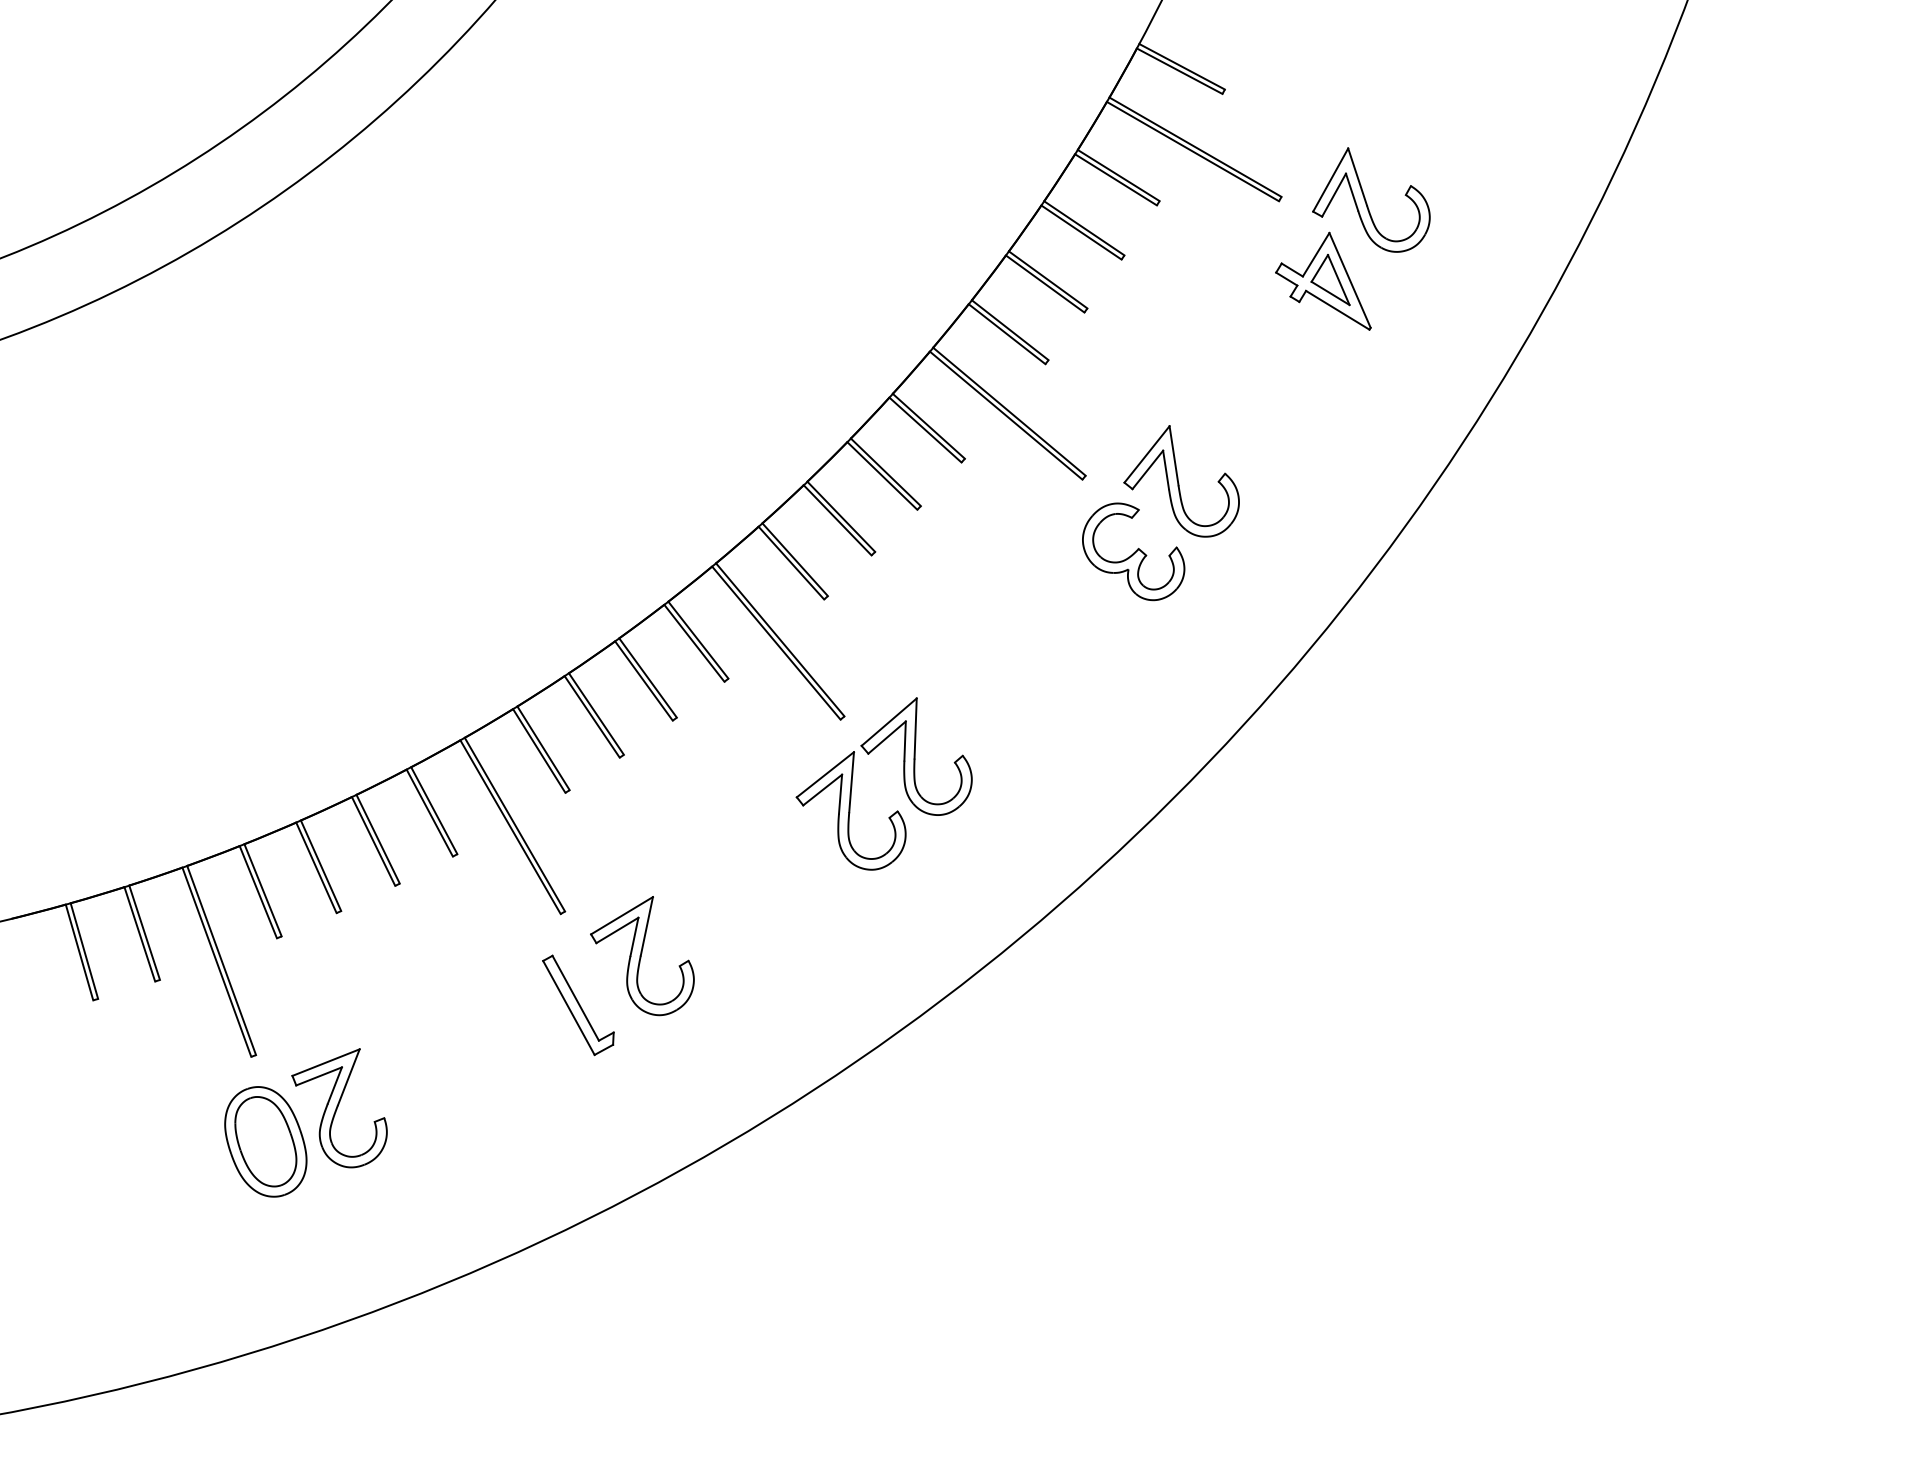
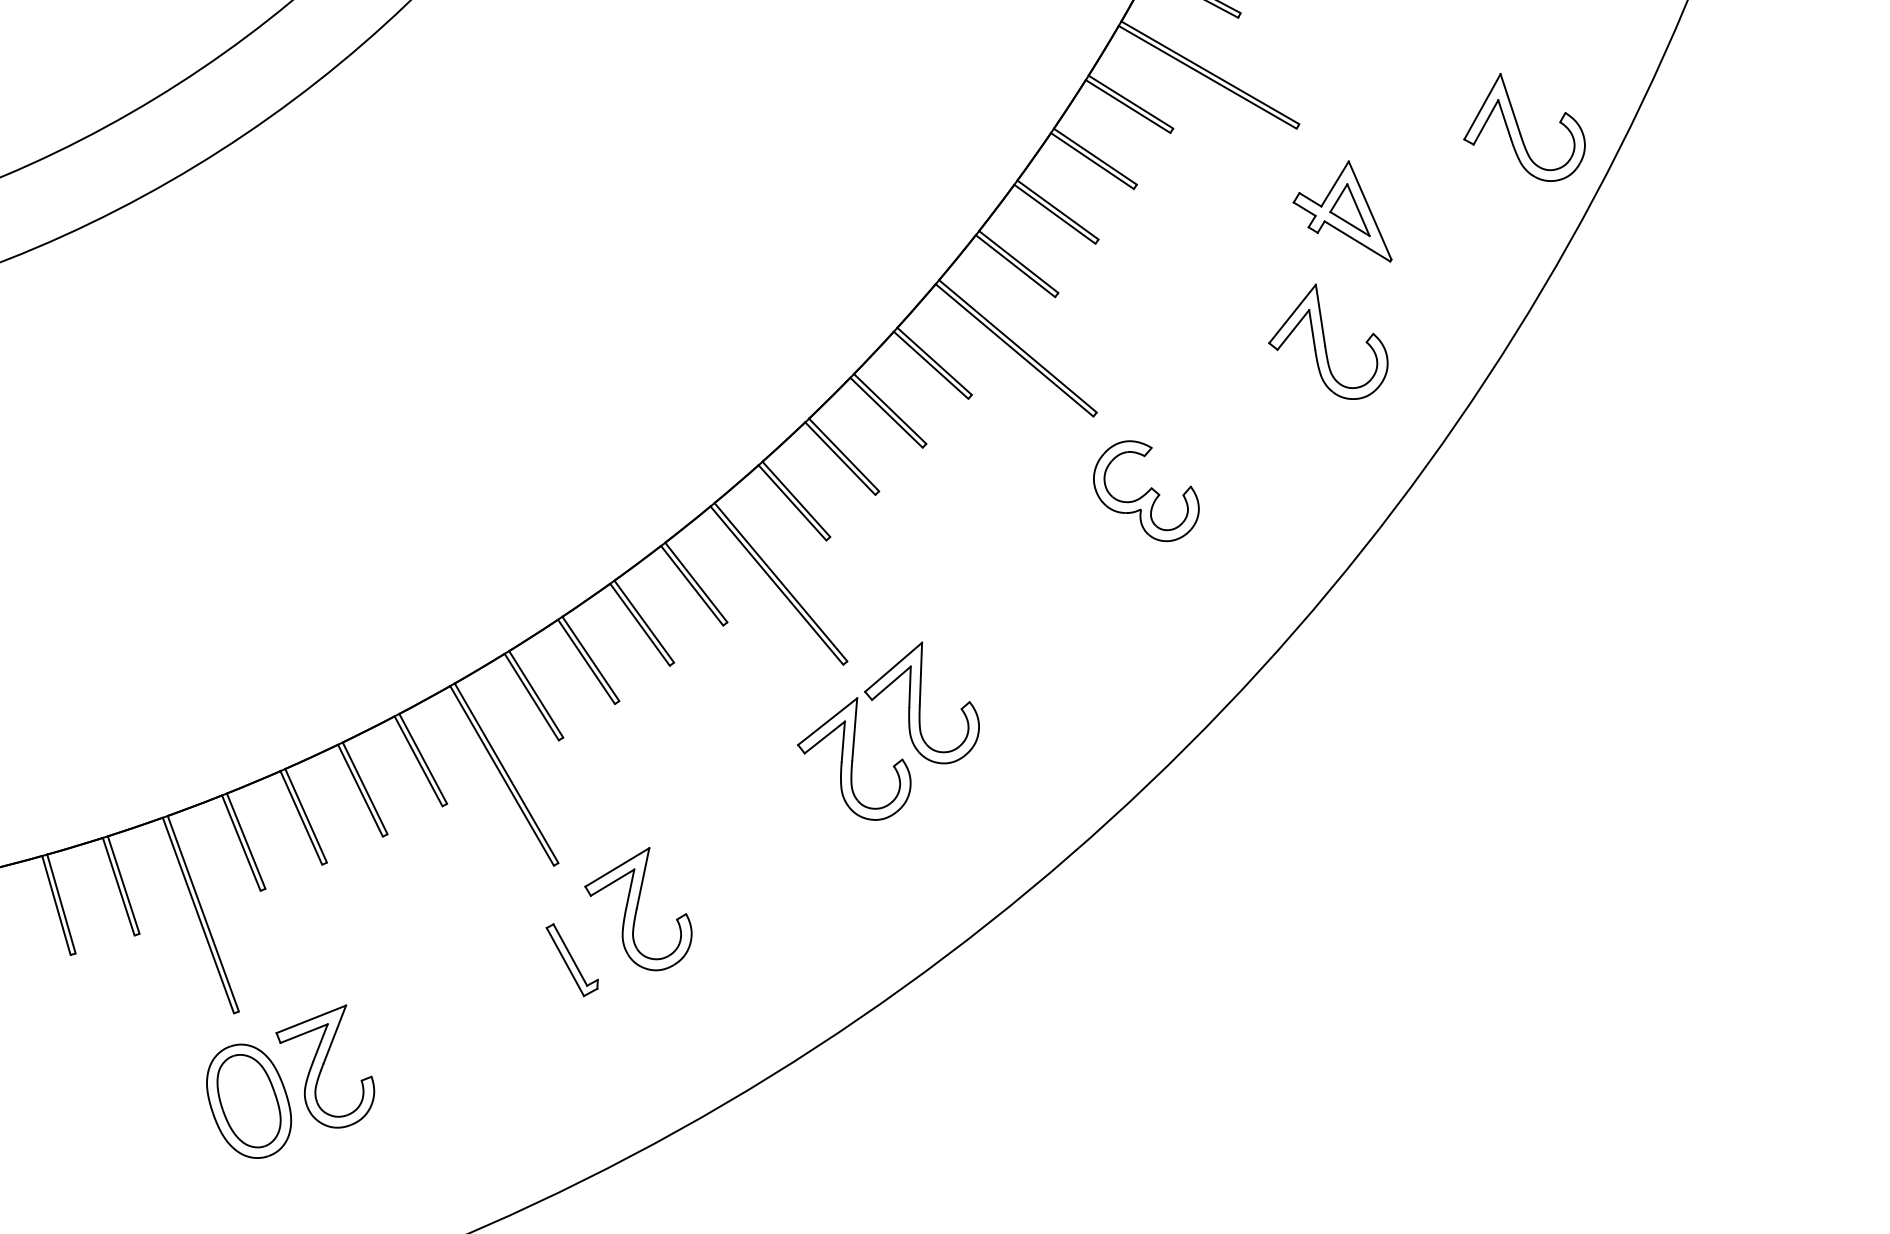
part: (1371, 199) -> (1524, 126), moved
part: (1181, 481) -> (1328, 341), moved
part: (578, 1005) -> (572, 960), size x0.7

